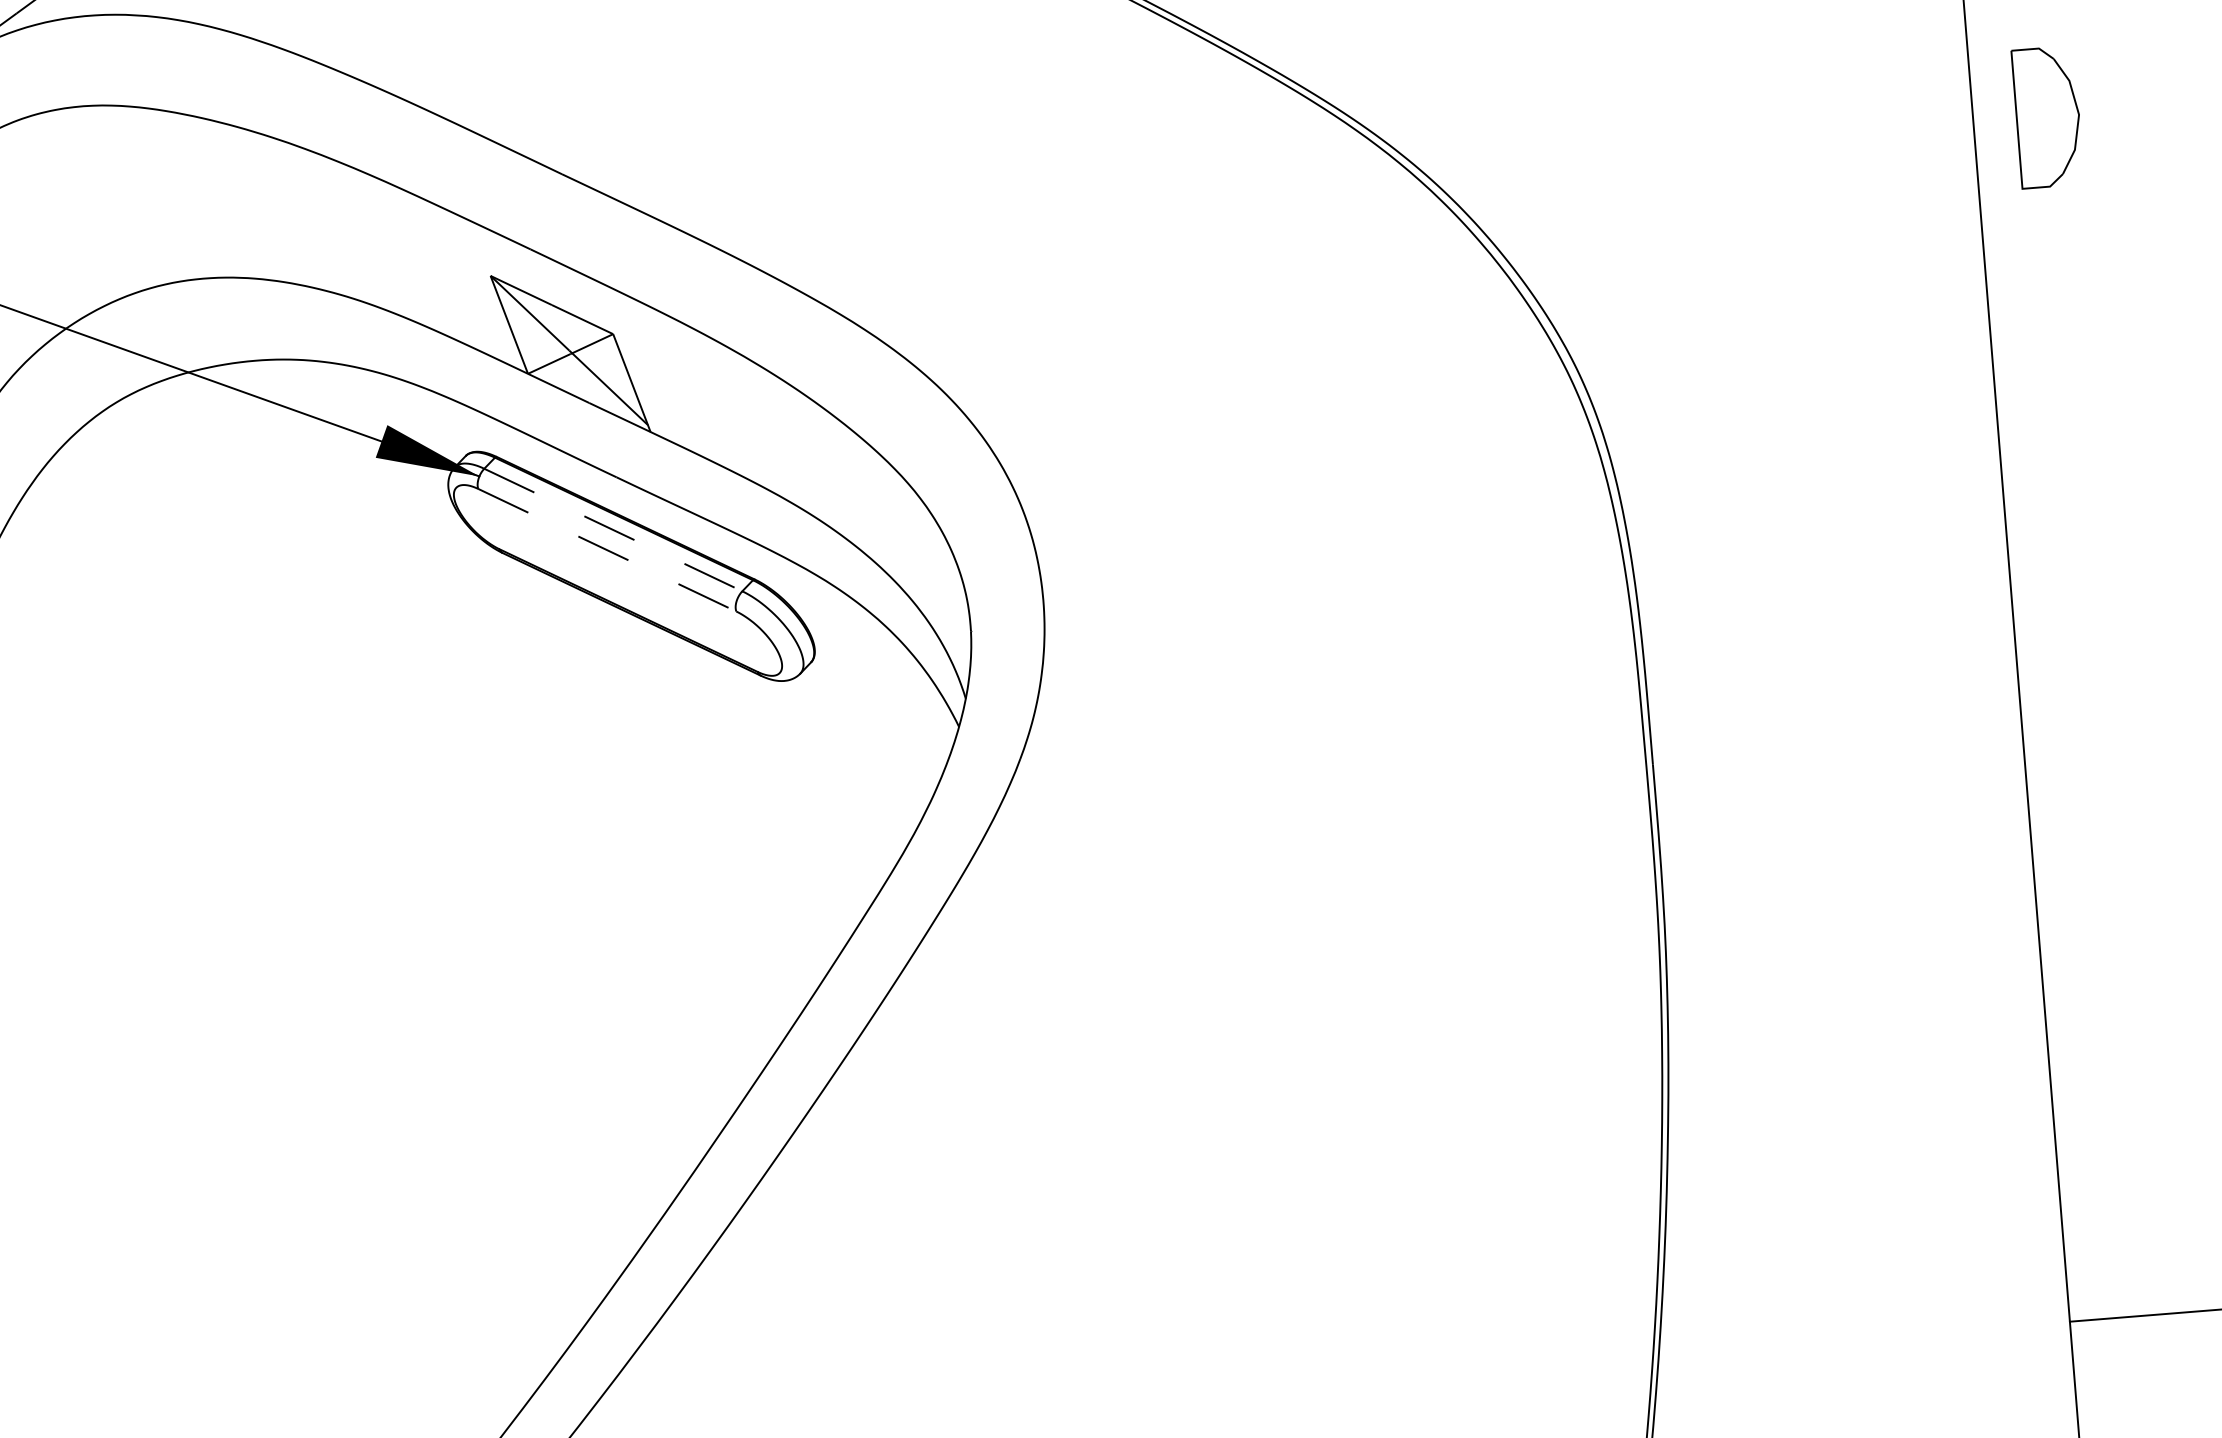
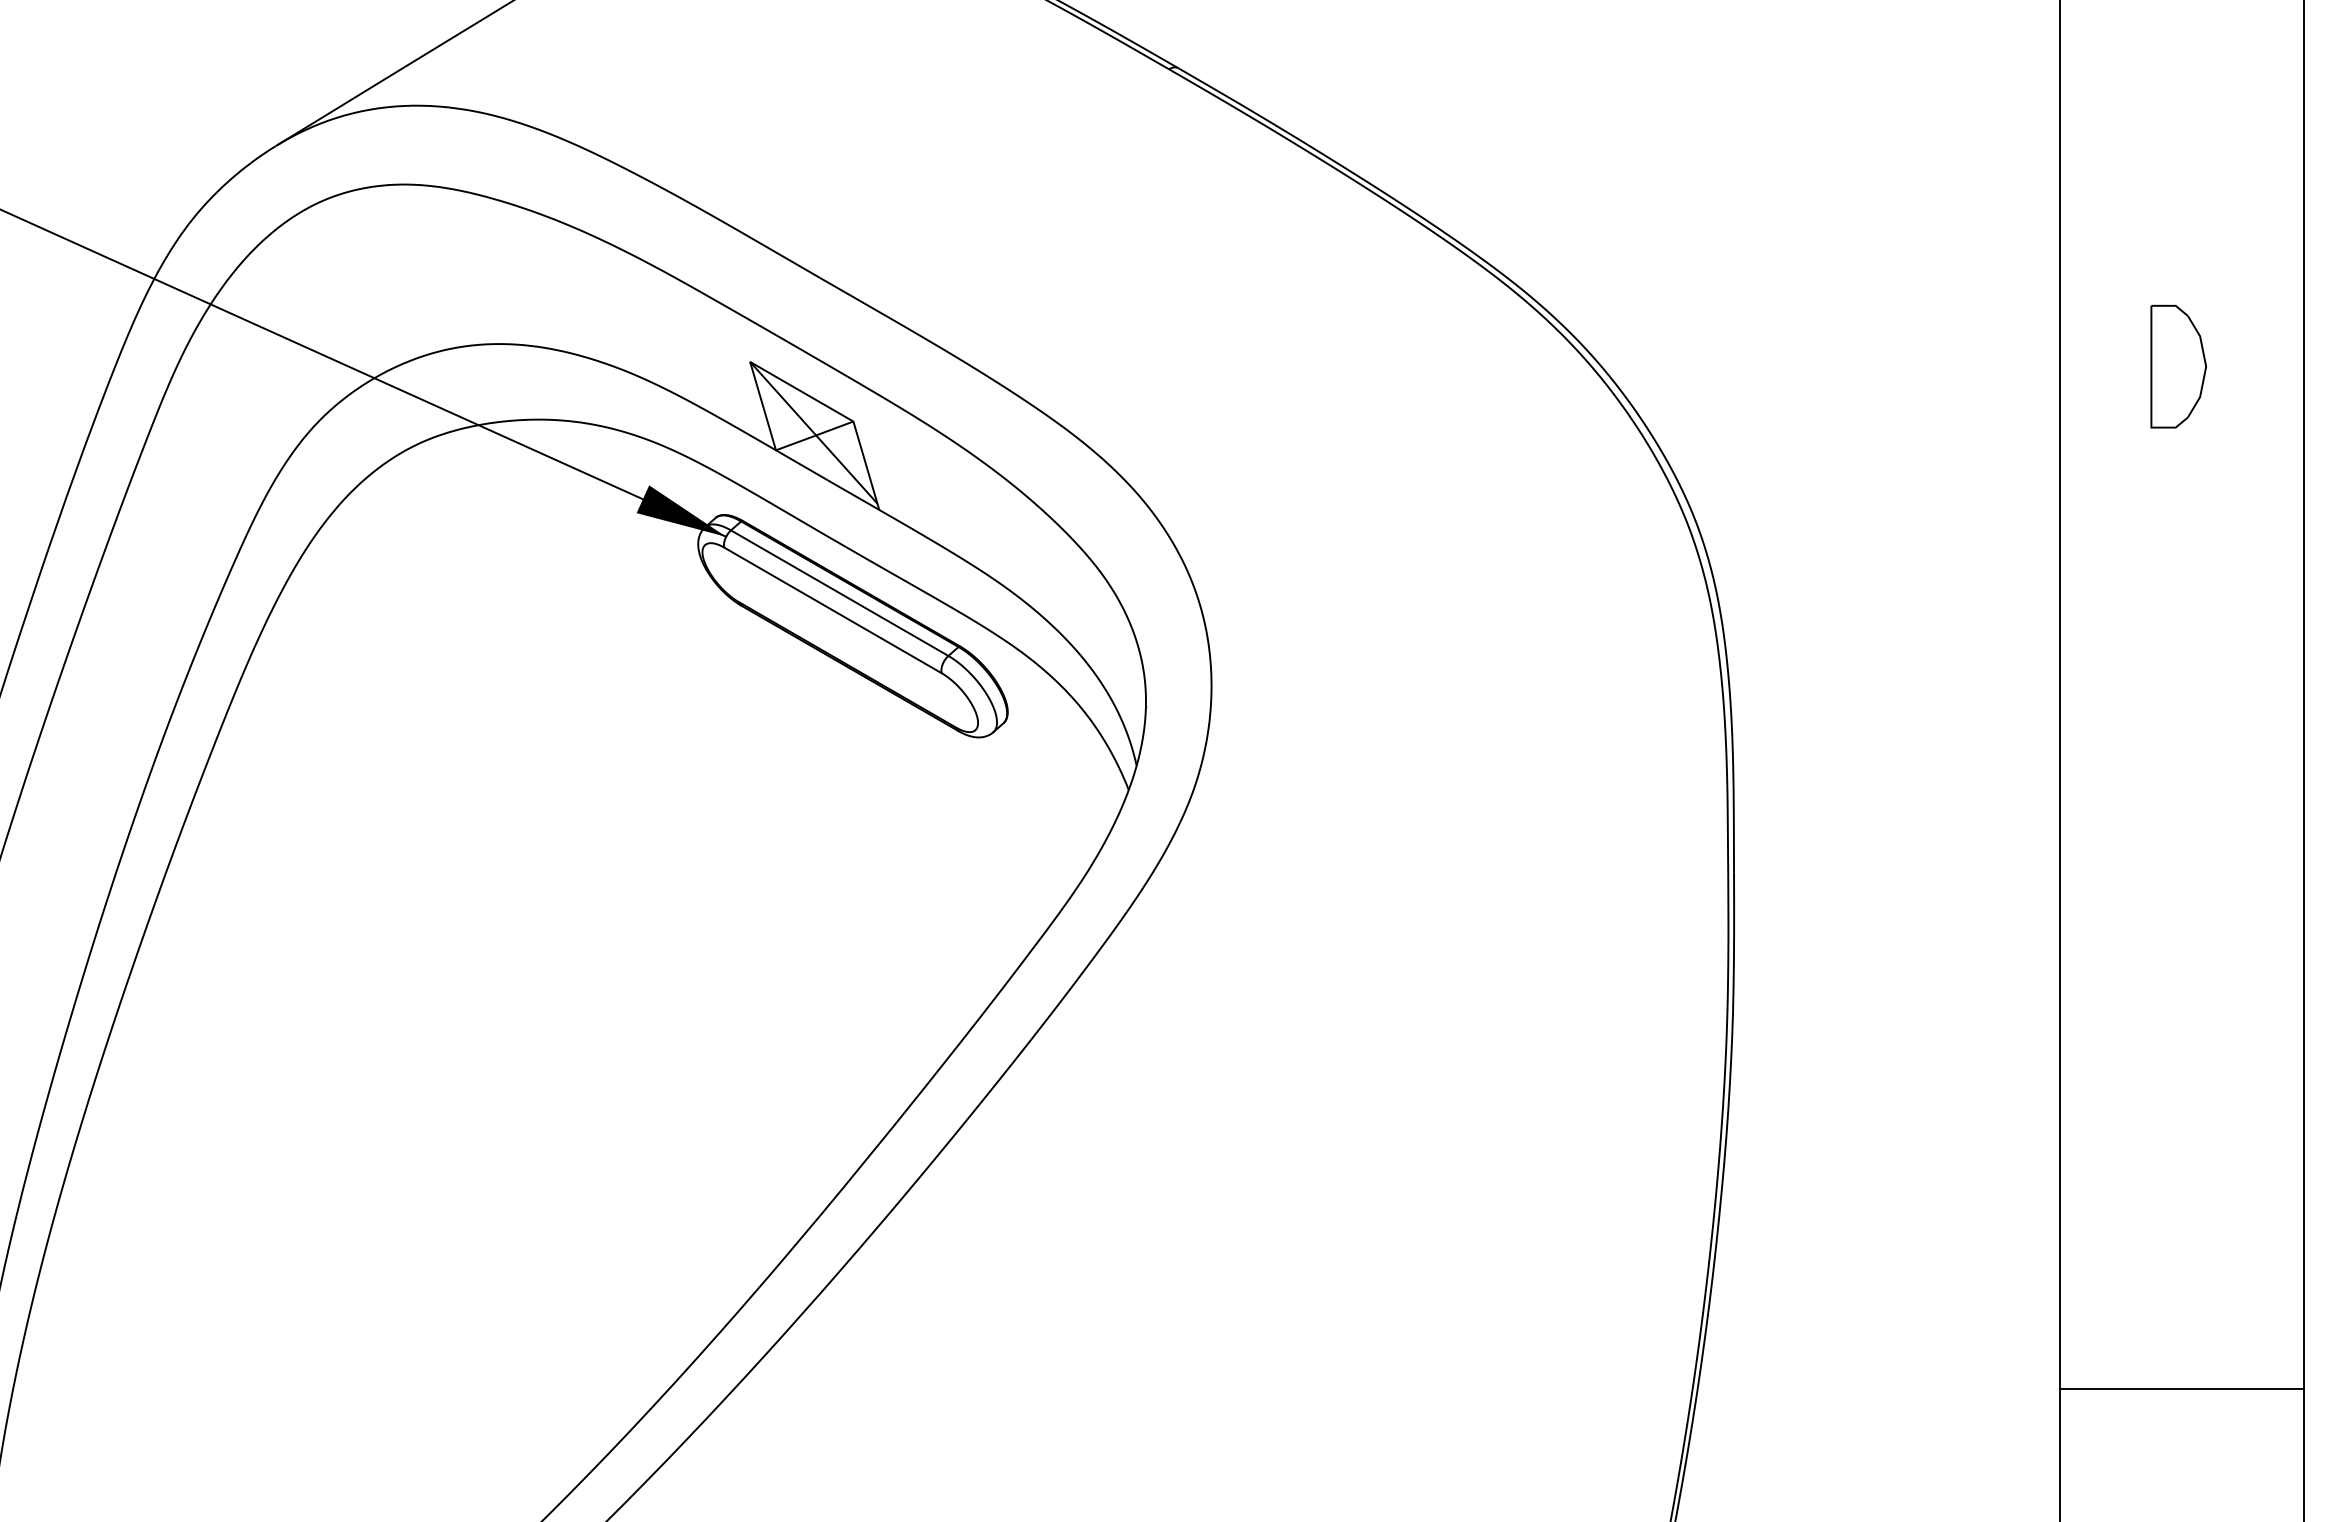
part: (2047, 117) -> (2178, 366), moved
line: (613, 530) -> (839, 593), dashed -> solid
line: (607, 550) -> (833, 610), dashed -> solid

